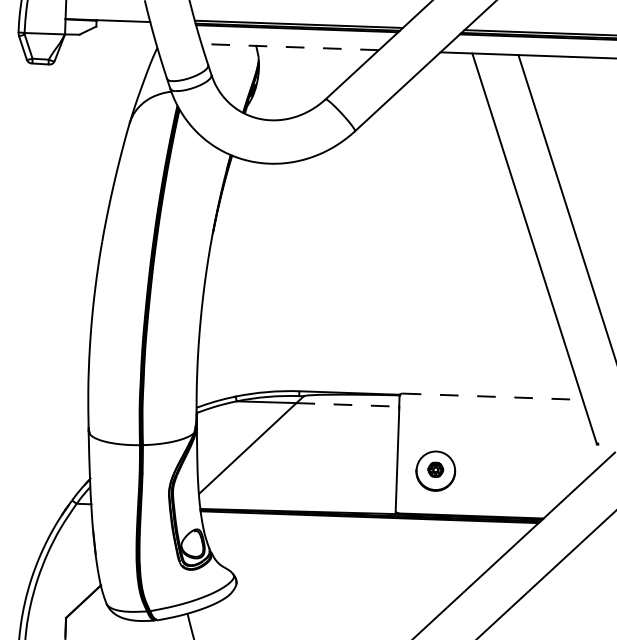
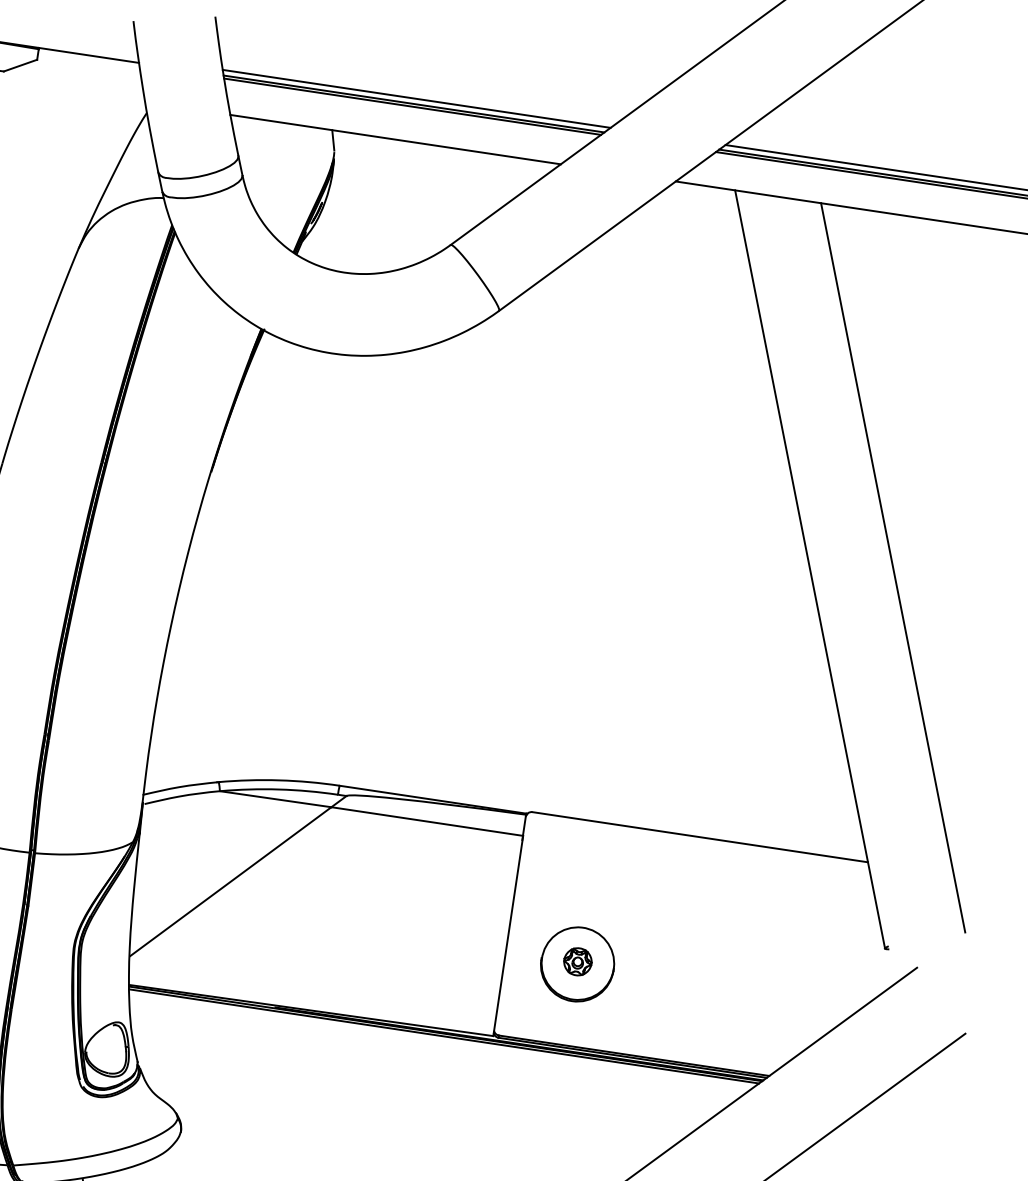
line: (290, 47) -> (396, 140), dashed -> solid
line: (493, 396) -> (701, 836), dashed -> solid
line: (348, 404) -> (428, 820), dashed -> solid

